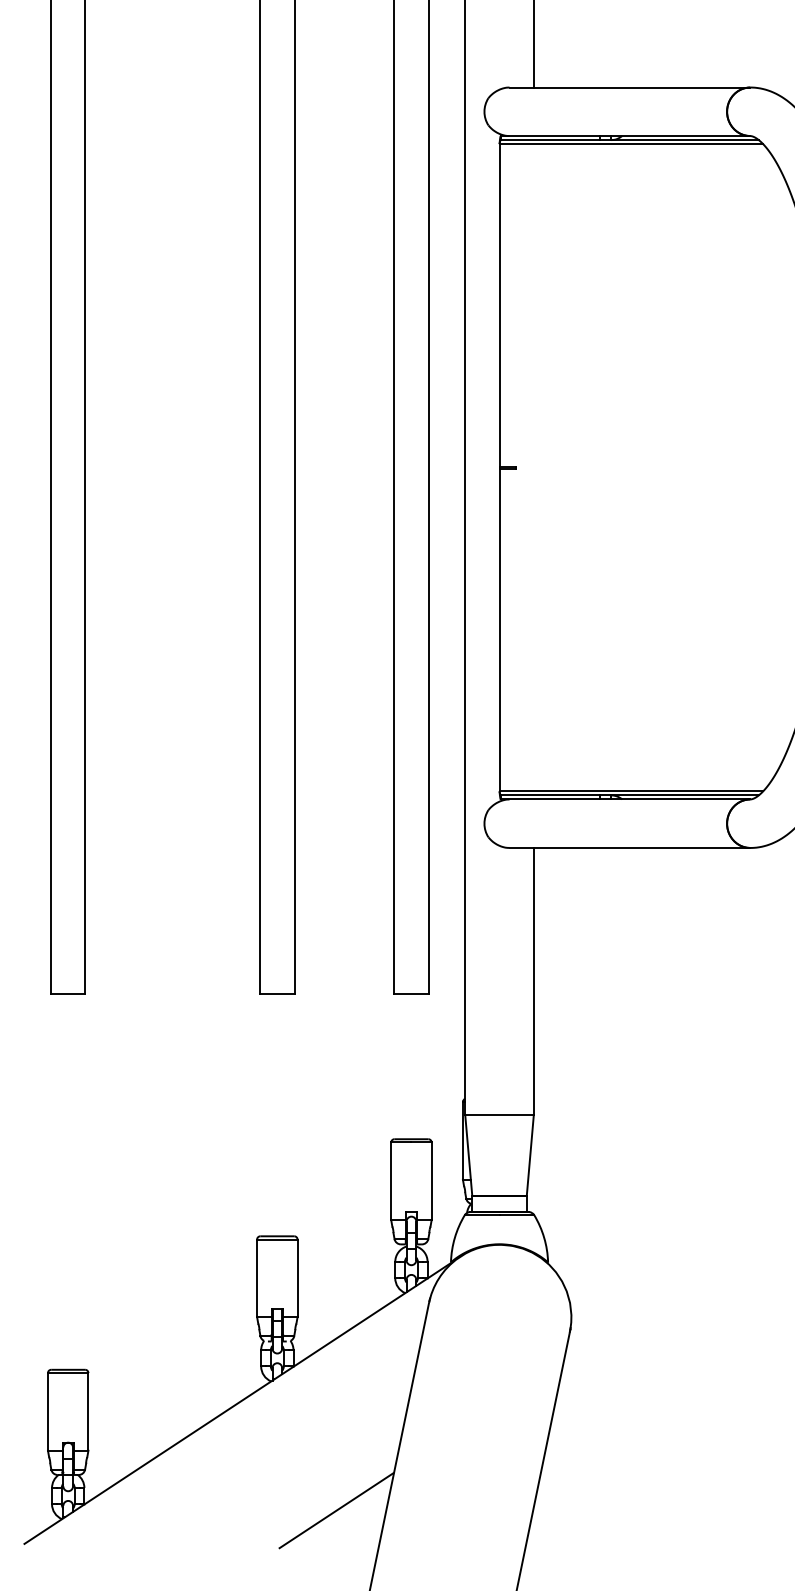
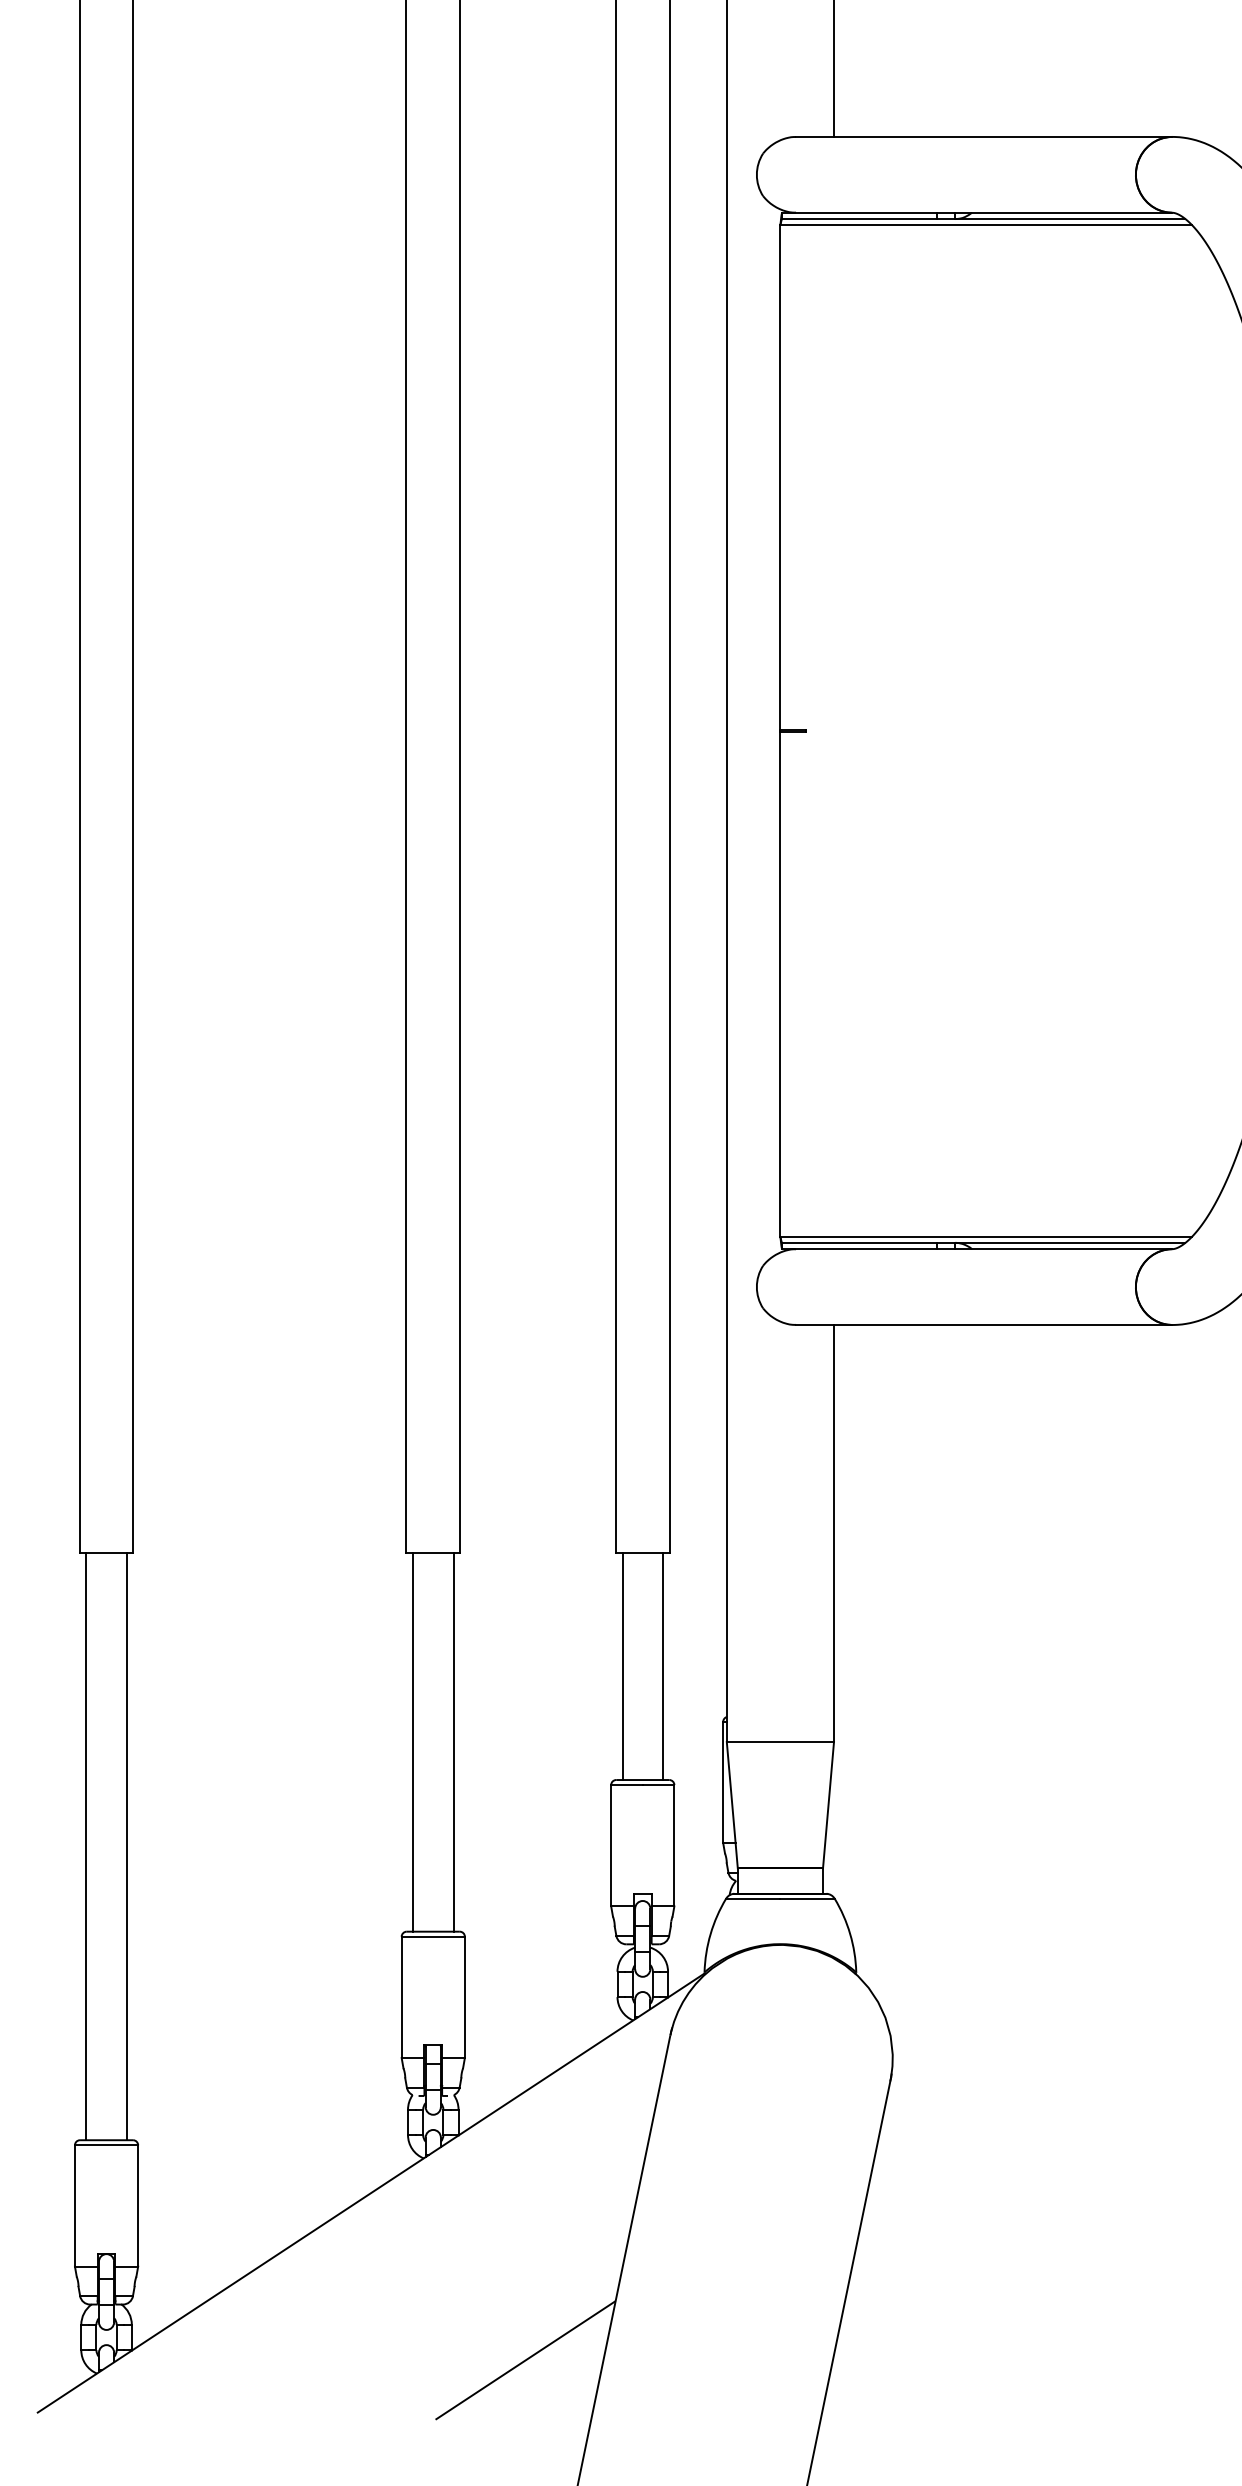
line: (398, 1066) -> (622, 1666), added
line: (424, 1066) -> (663, 1666), added
line: (264, 1114) -> (413, 1741), added
line: (290, 1114) -> (453, 1741), added
line: (55, 1181) -> (86, 1846), added
line: (81, 1181) -> (127, 1846), added

